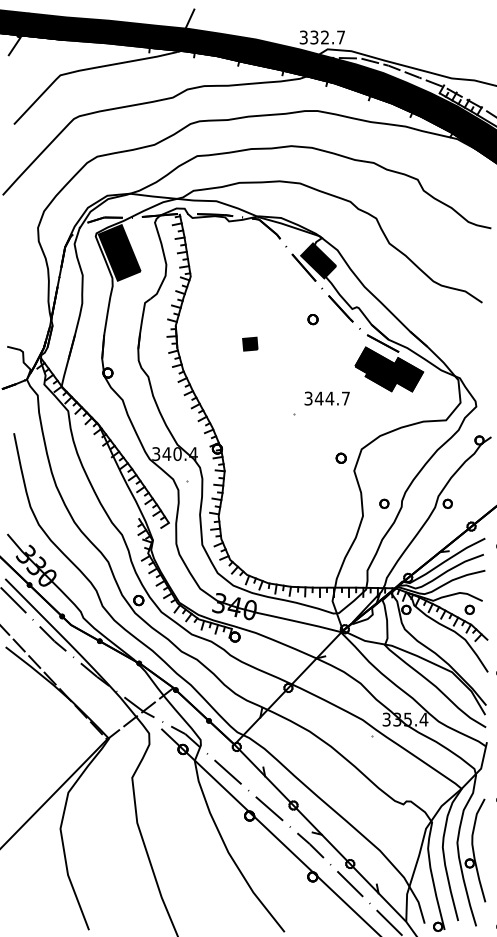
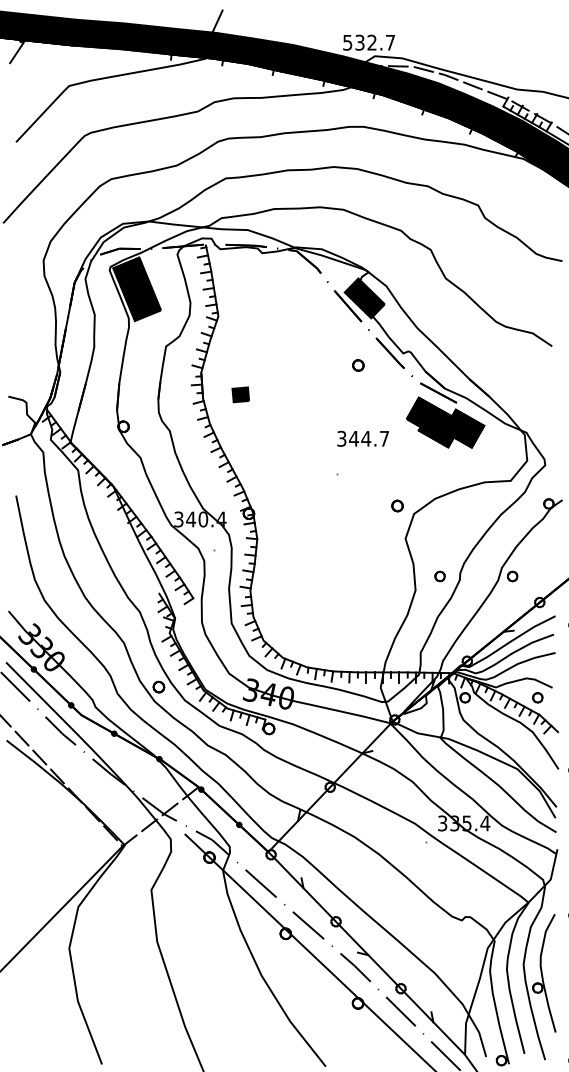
text: (303, 36) -> (347, 41), 332.7 -> 532.7
part: (250, 343) -> (241, 394), moved
text: (326, 398) -> (362, 438), moved
part: (340, 457) -> (396, 505), moved

